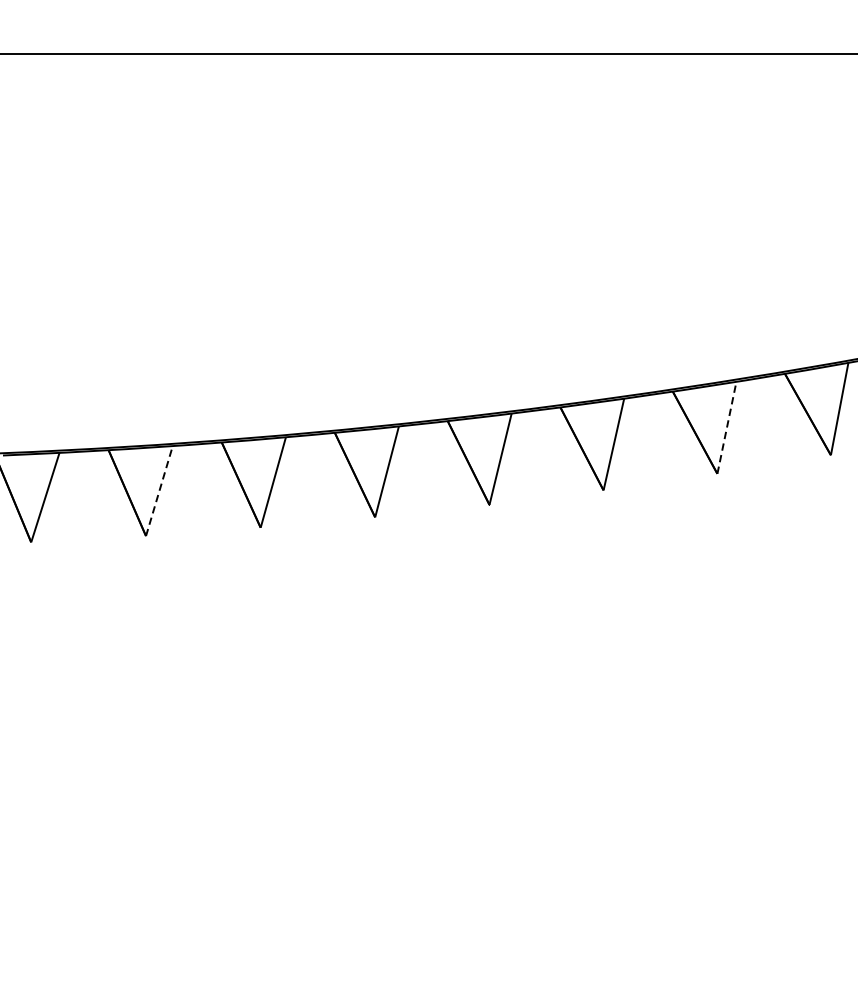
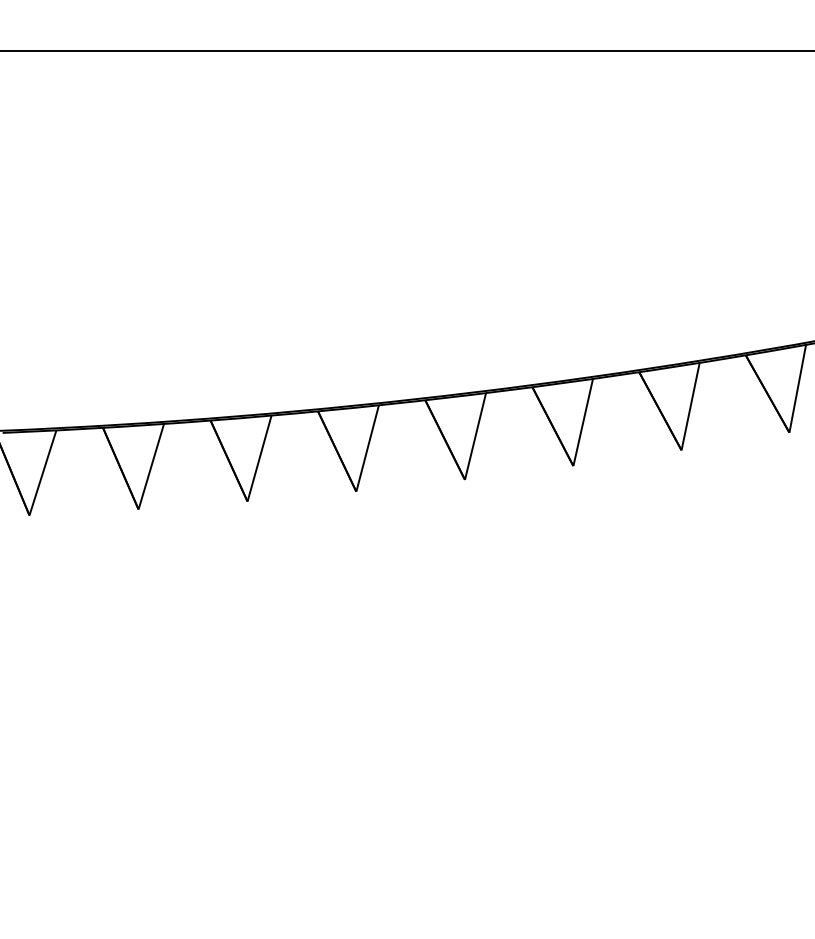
line: (726, 427) -> (690, 406), dashed -> solid
line: (159, 490) -> (151, 466), dashed -> solid

